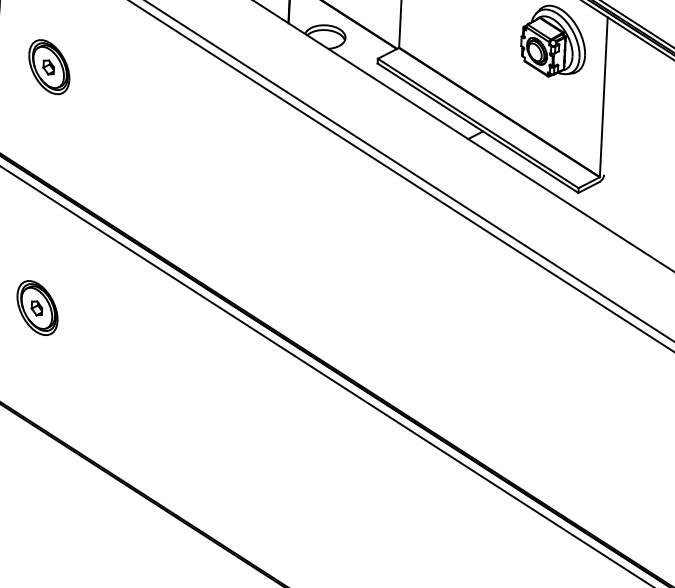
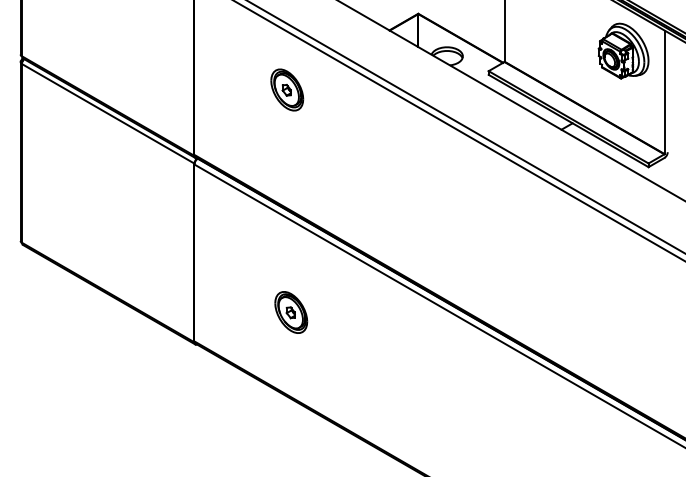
part: (49, 66) -> (287, 89), moved
part: (37, 308) -> (291, 312), moved

